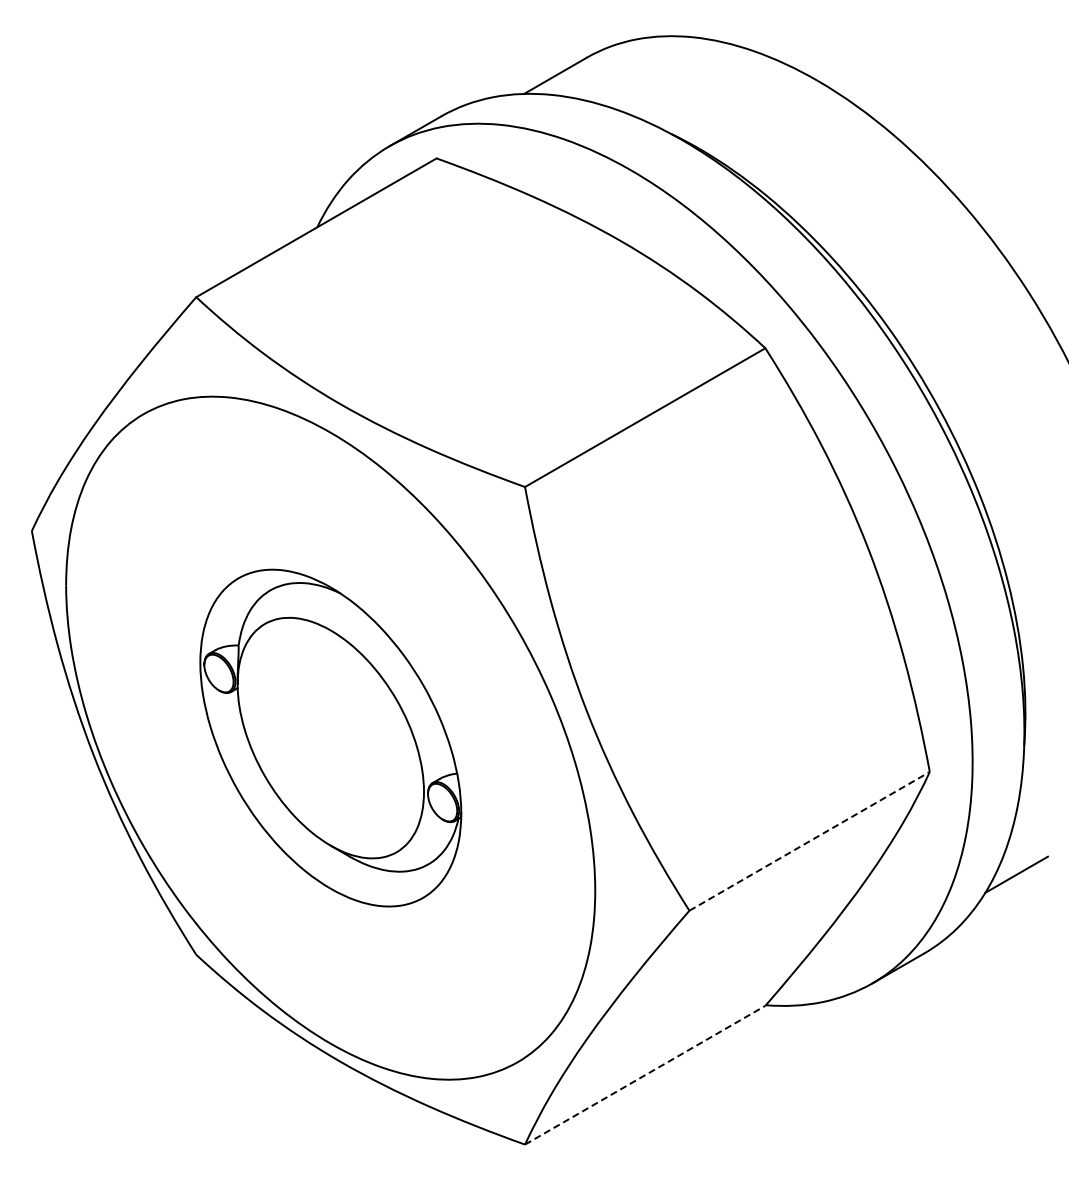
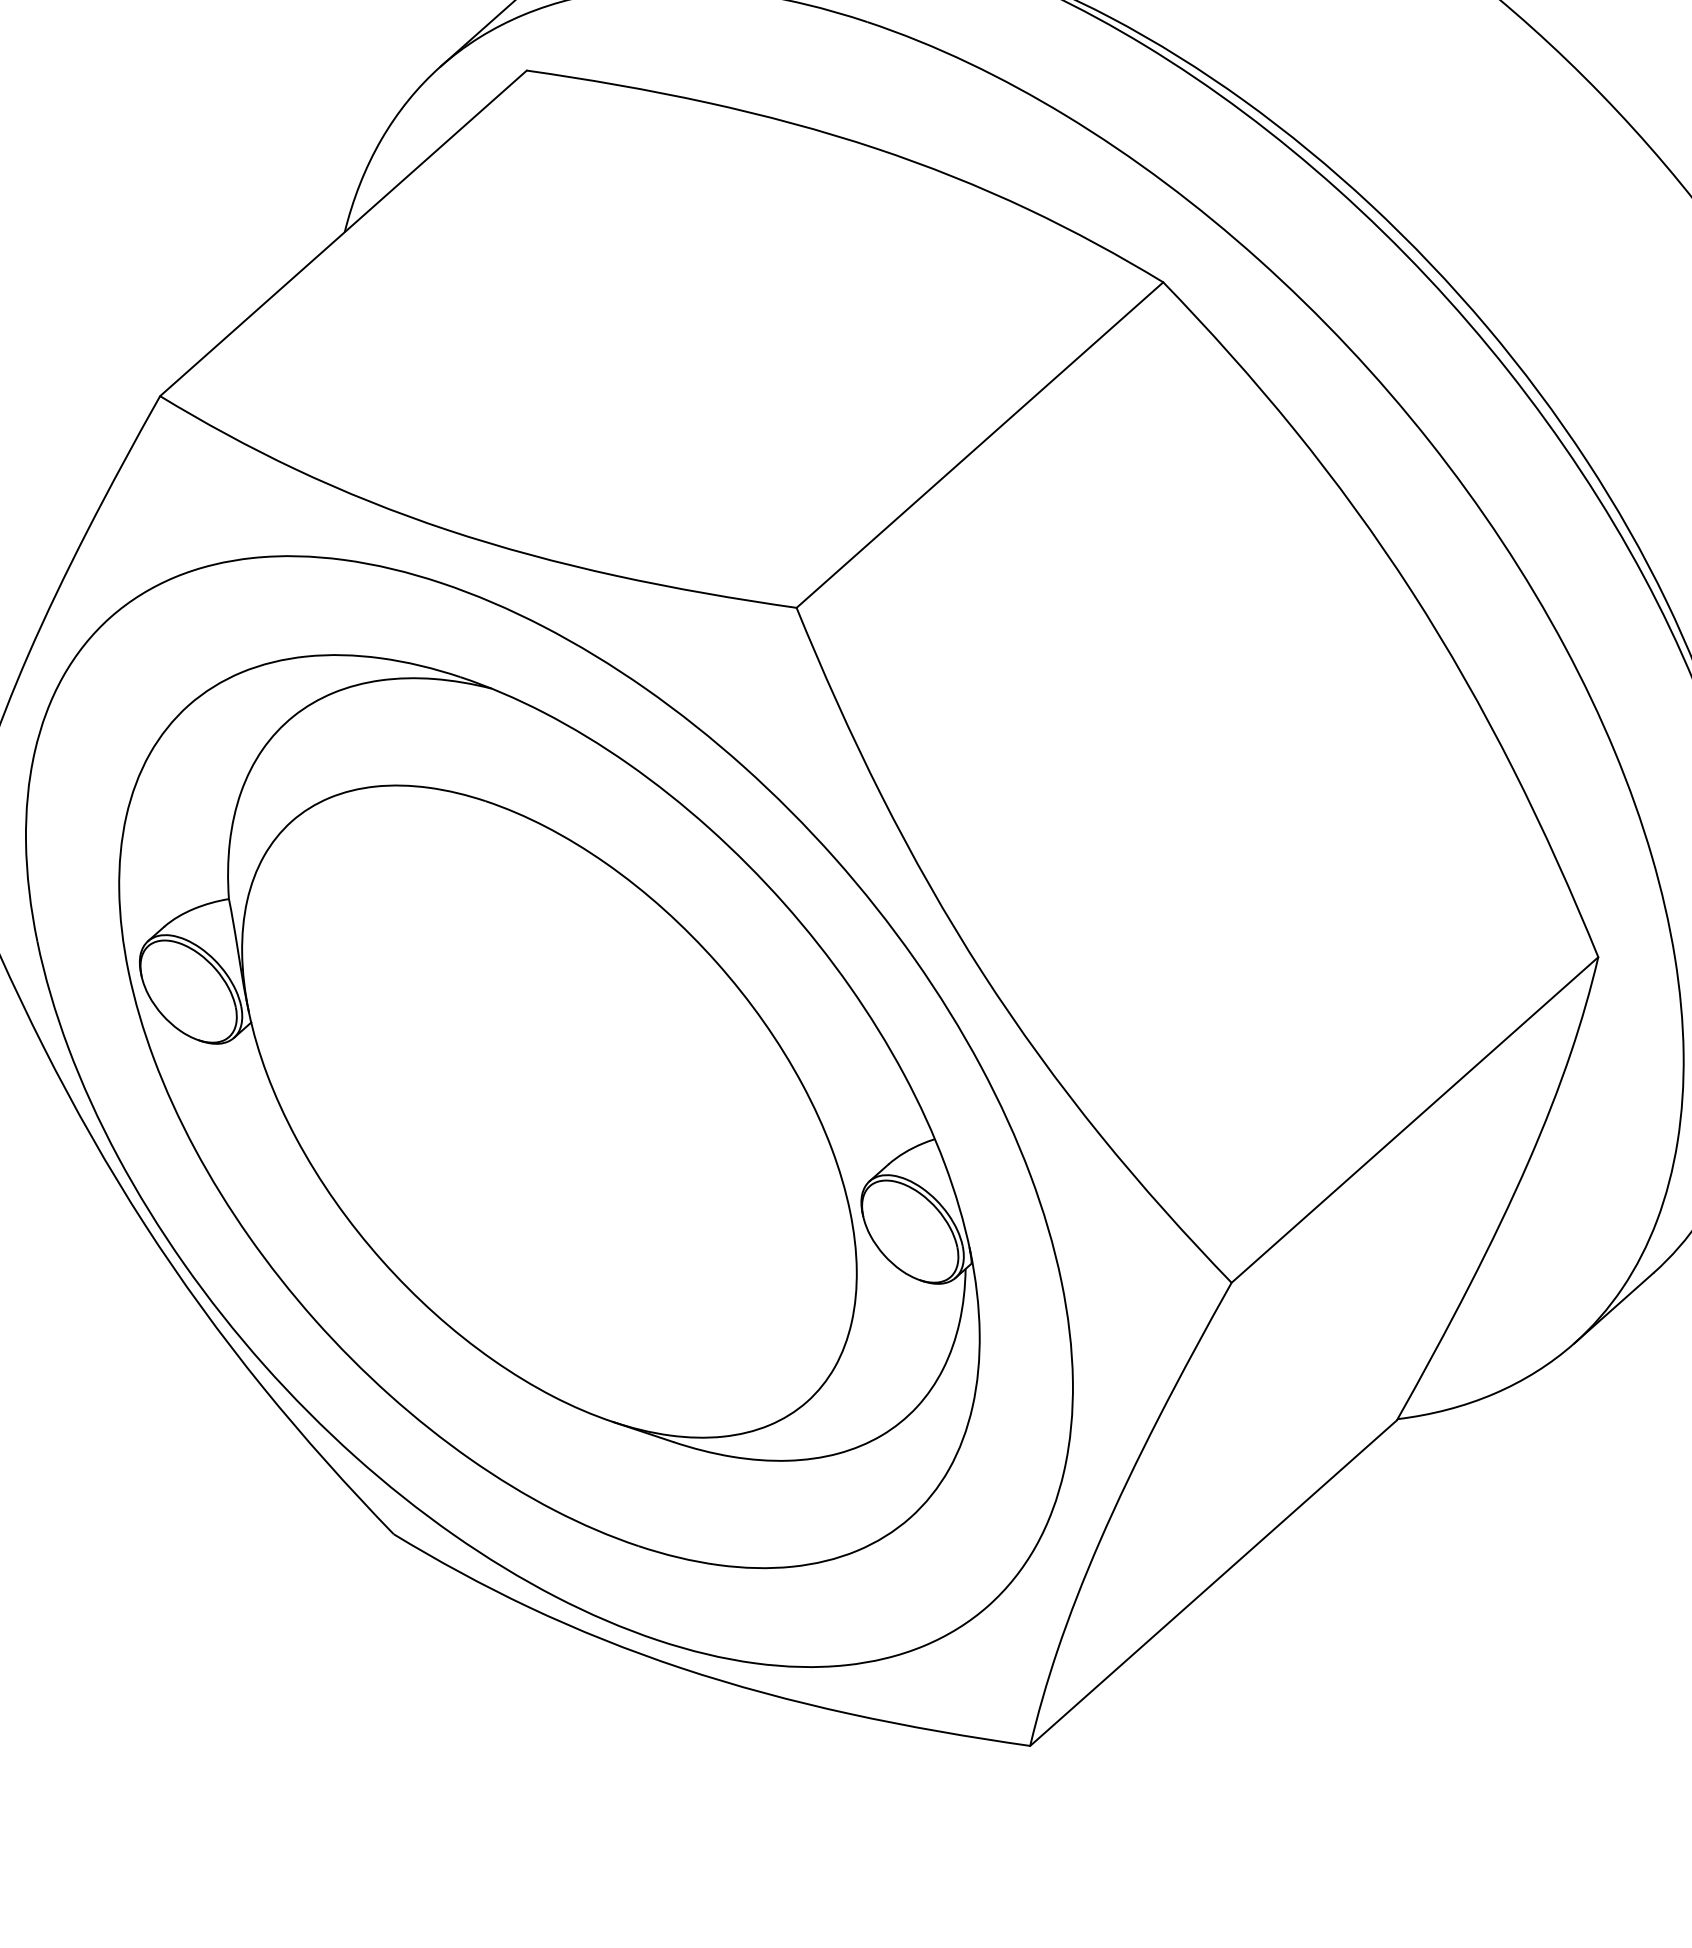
part: (330, 737) -> (548, 1110), size x1.67
line: (809, 841) -> (1414, 1120), dashed -> solid
line: (645, 1075) -> (1214, 1583), dashed -> solid

